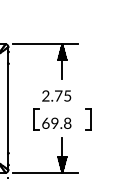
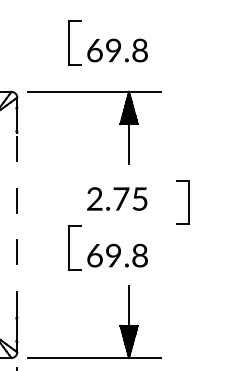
part: (52, 20) -> (108, 42), added
line: (8, 108) -> (17, 224), solid -> dashed
part: (88, 119) -> (183, 202), moved

